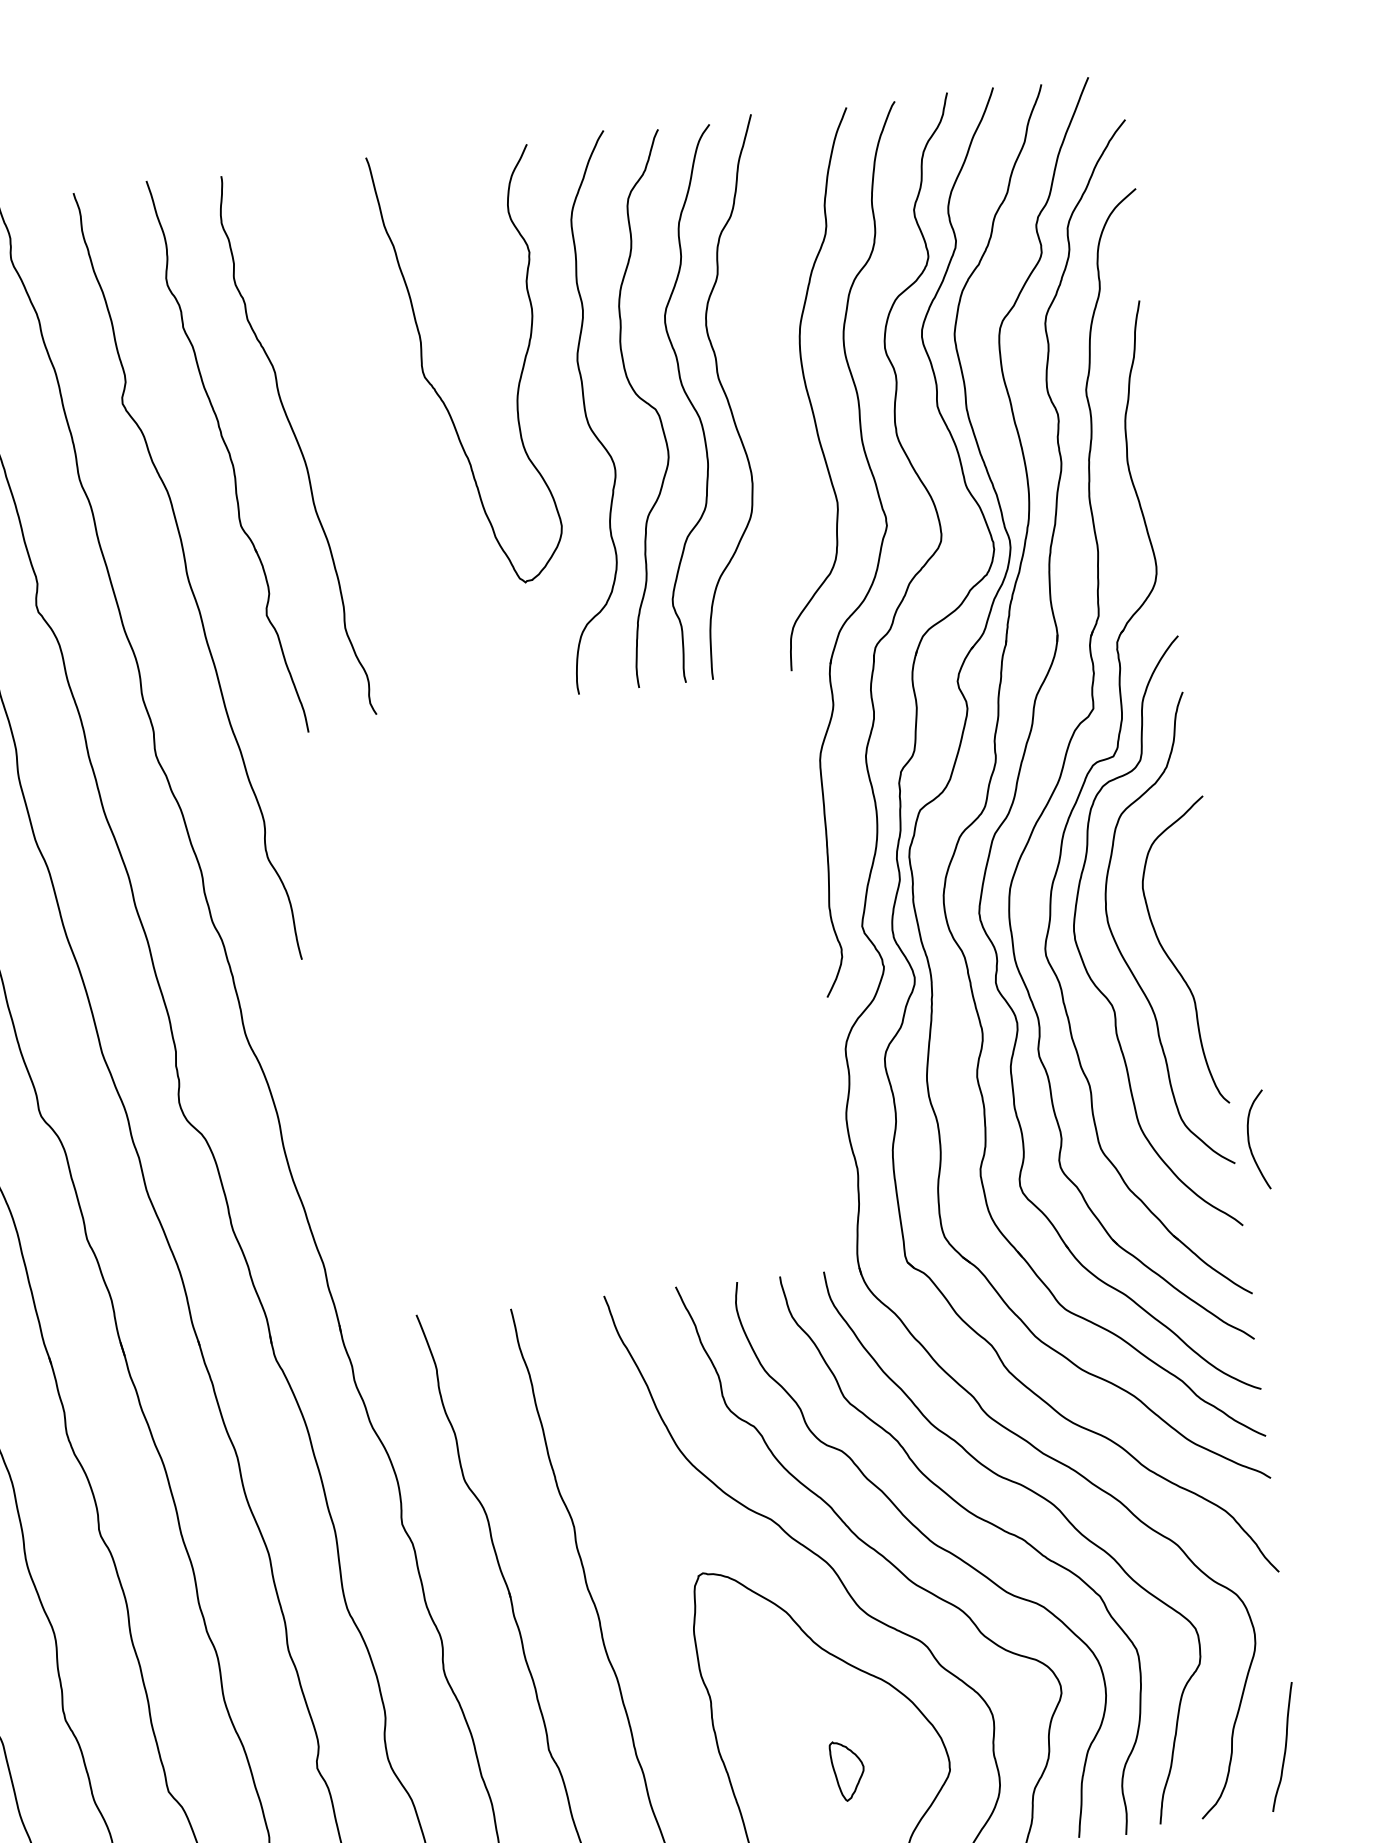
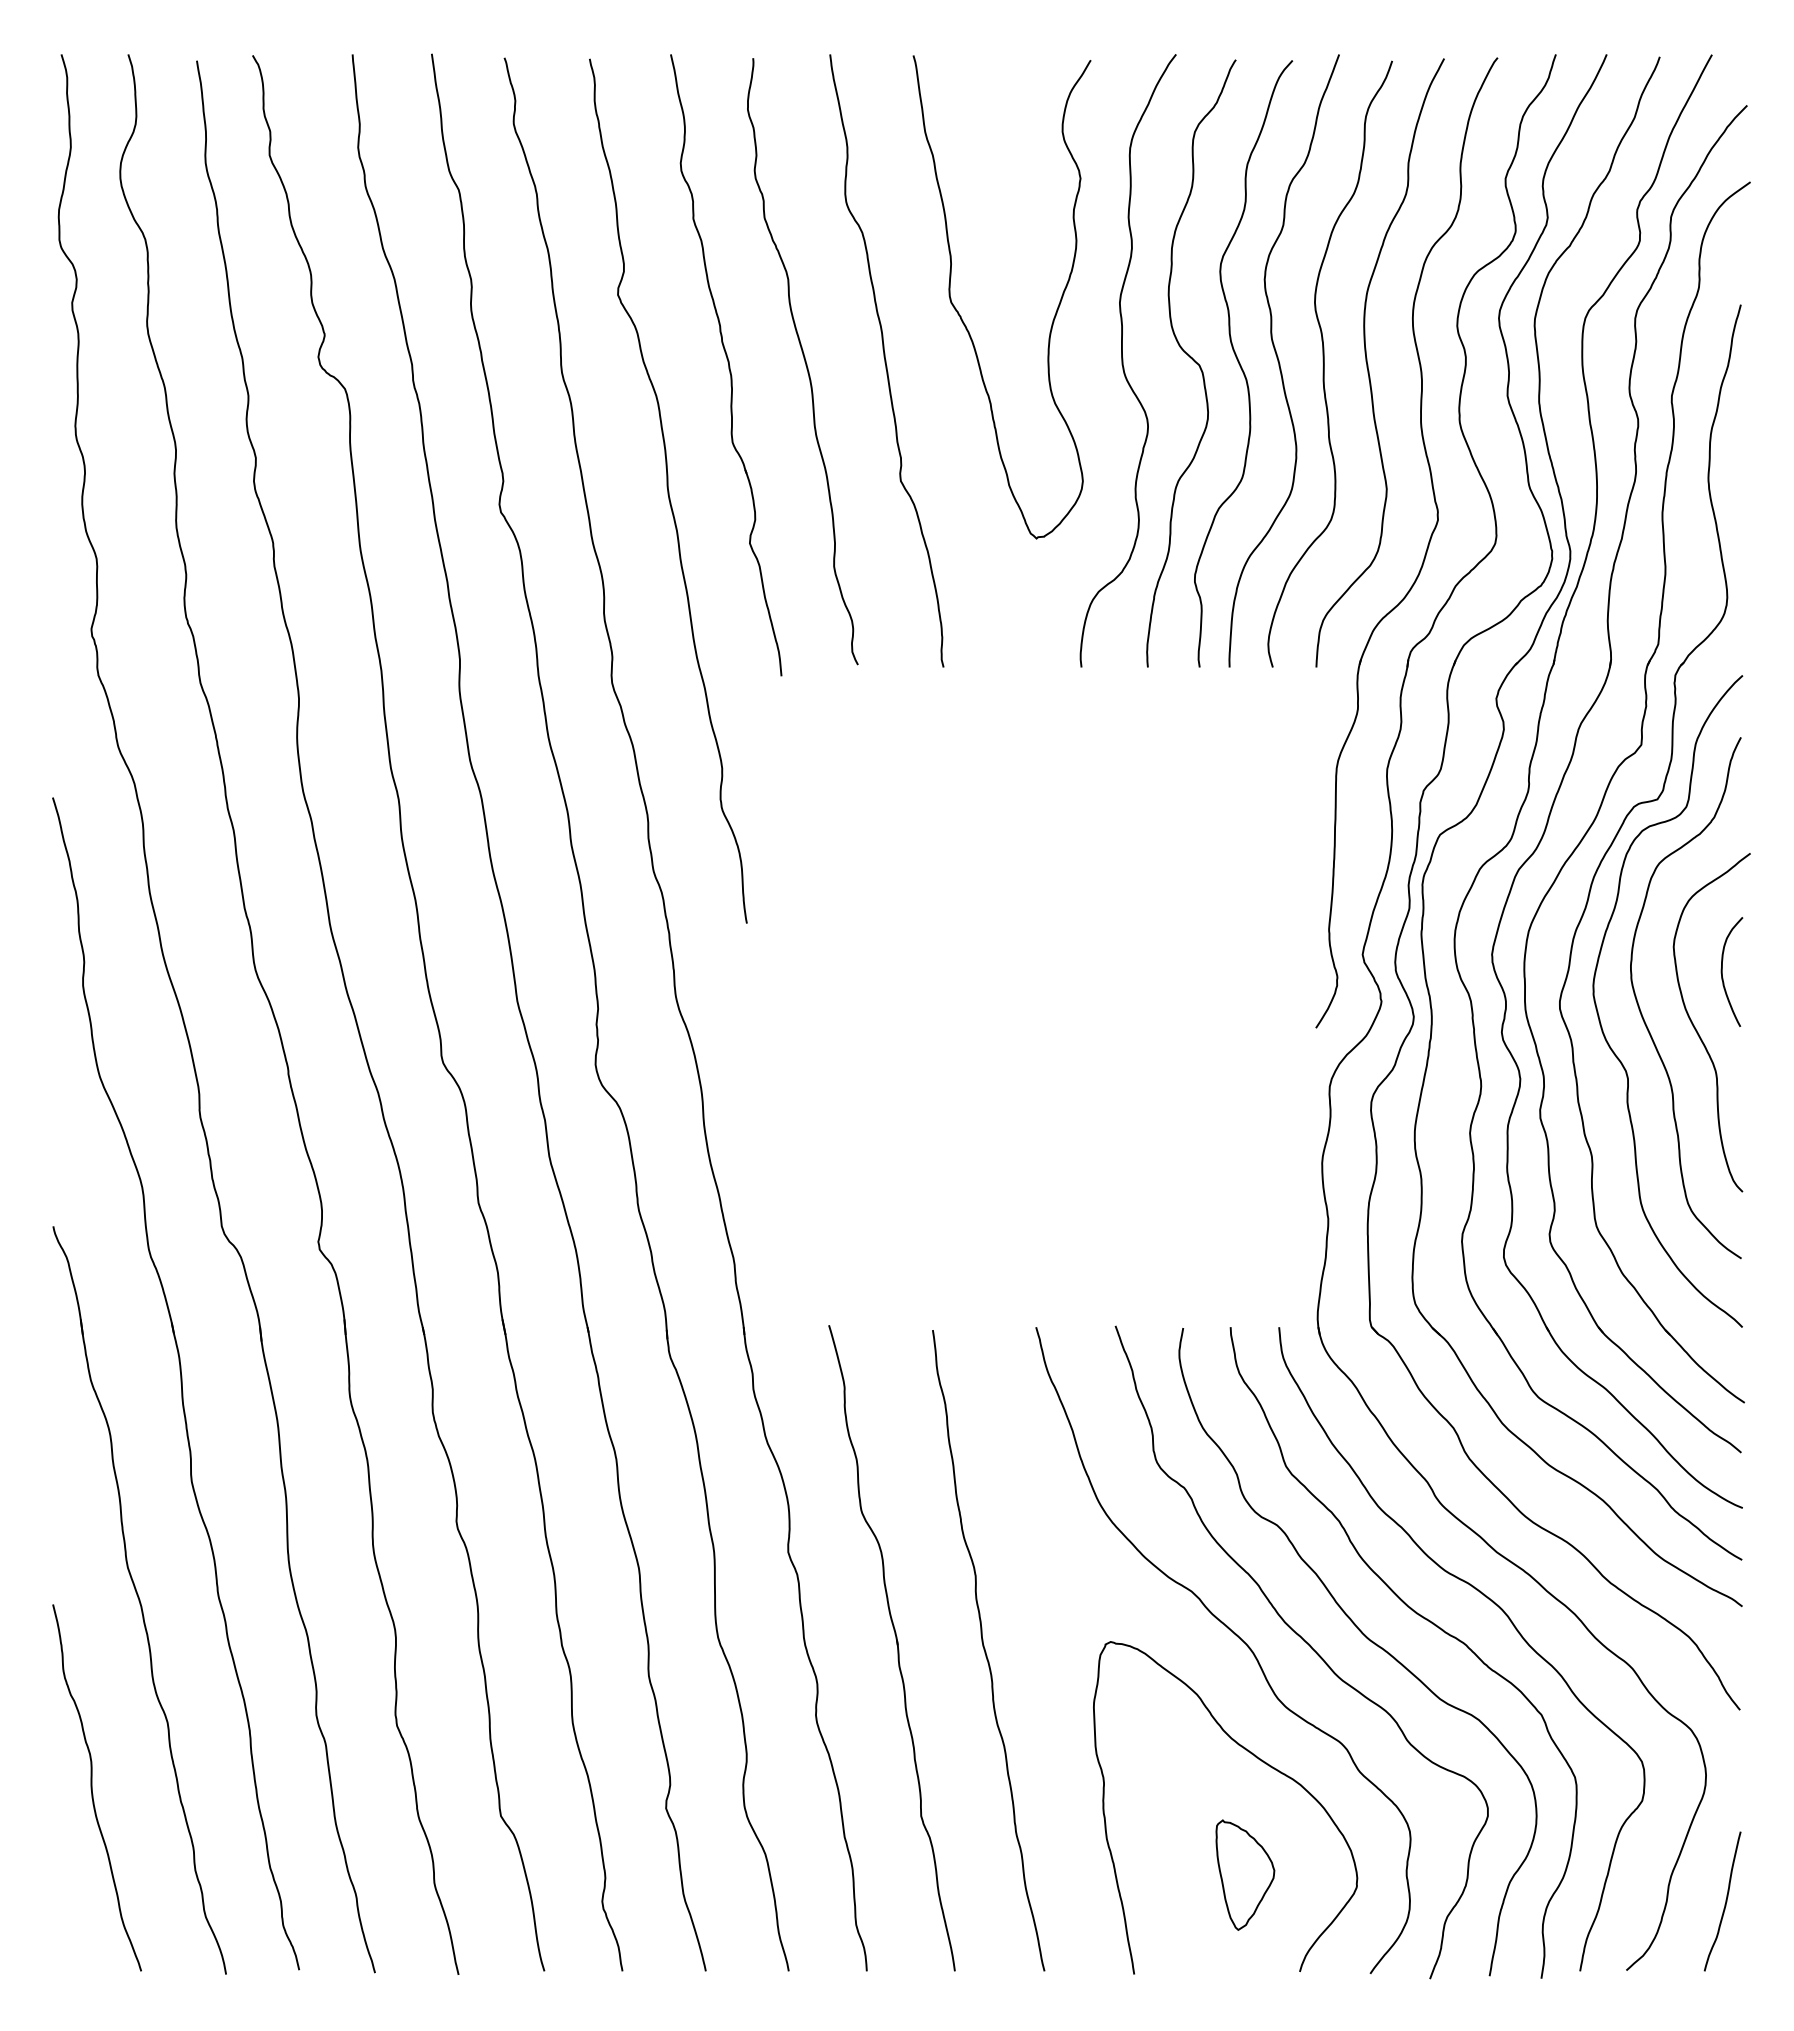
curve: (768, 395) -> (1324, 363), added
curve: (372, 436) -> (886, 360), added
curve: (1249, 1140) -> (1722, 971), moved
part: (848, 1770) -> (1245, 1874), size x1.67

